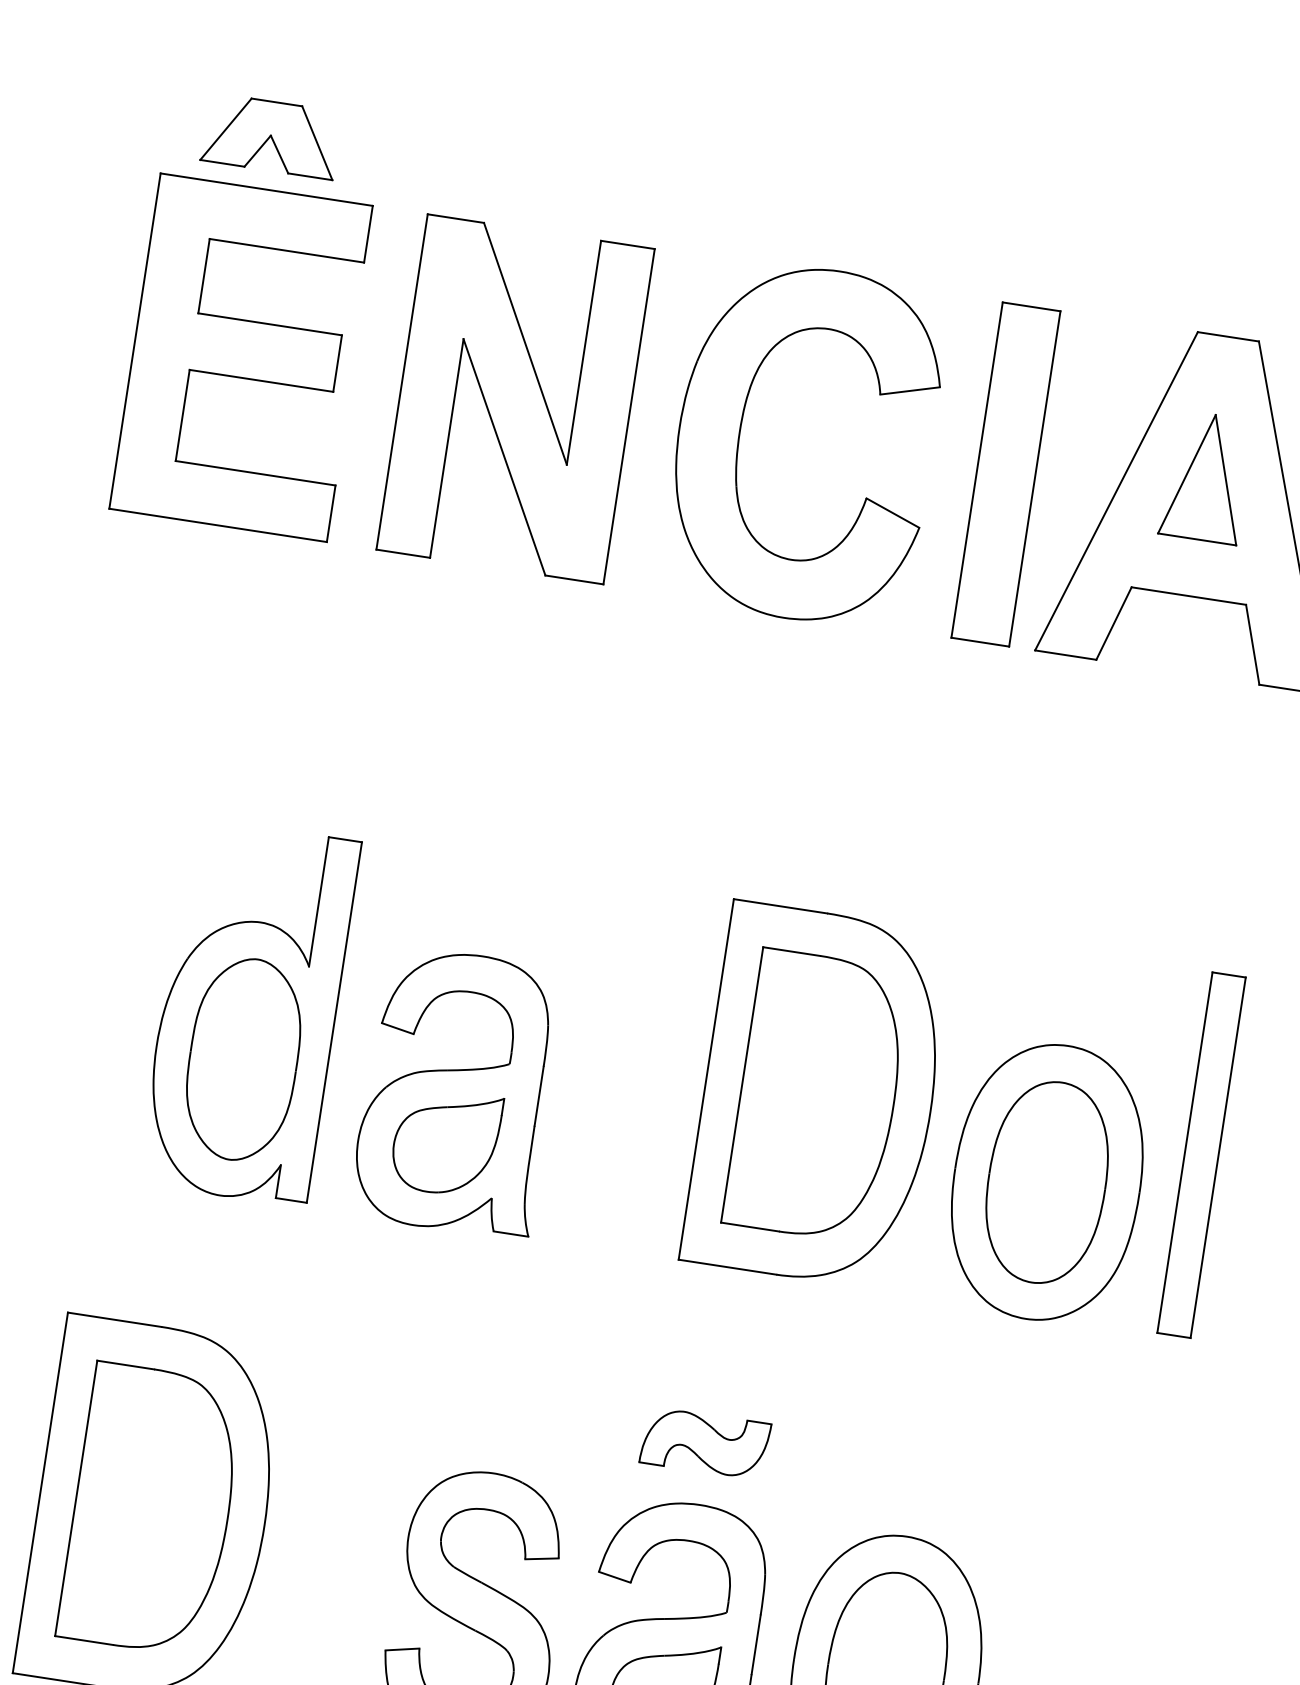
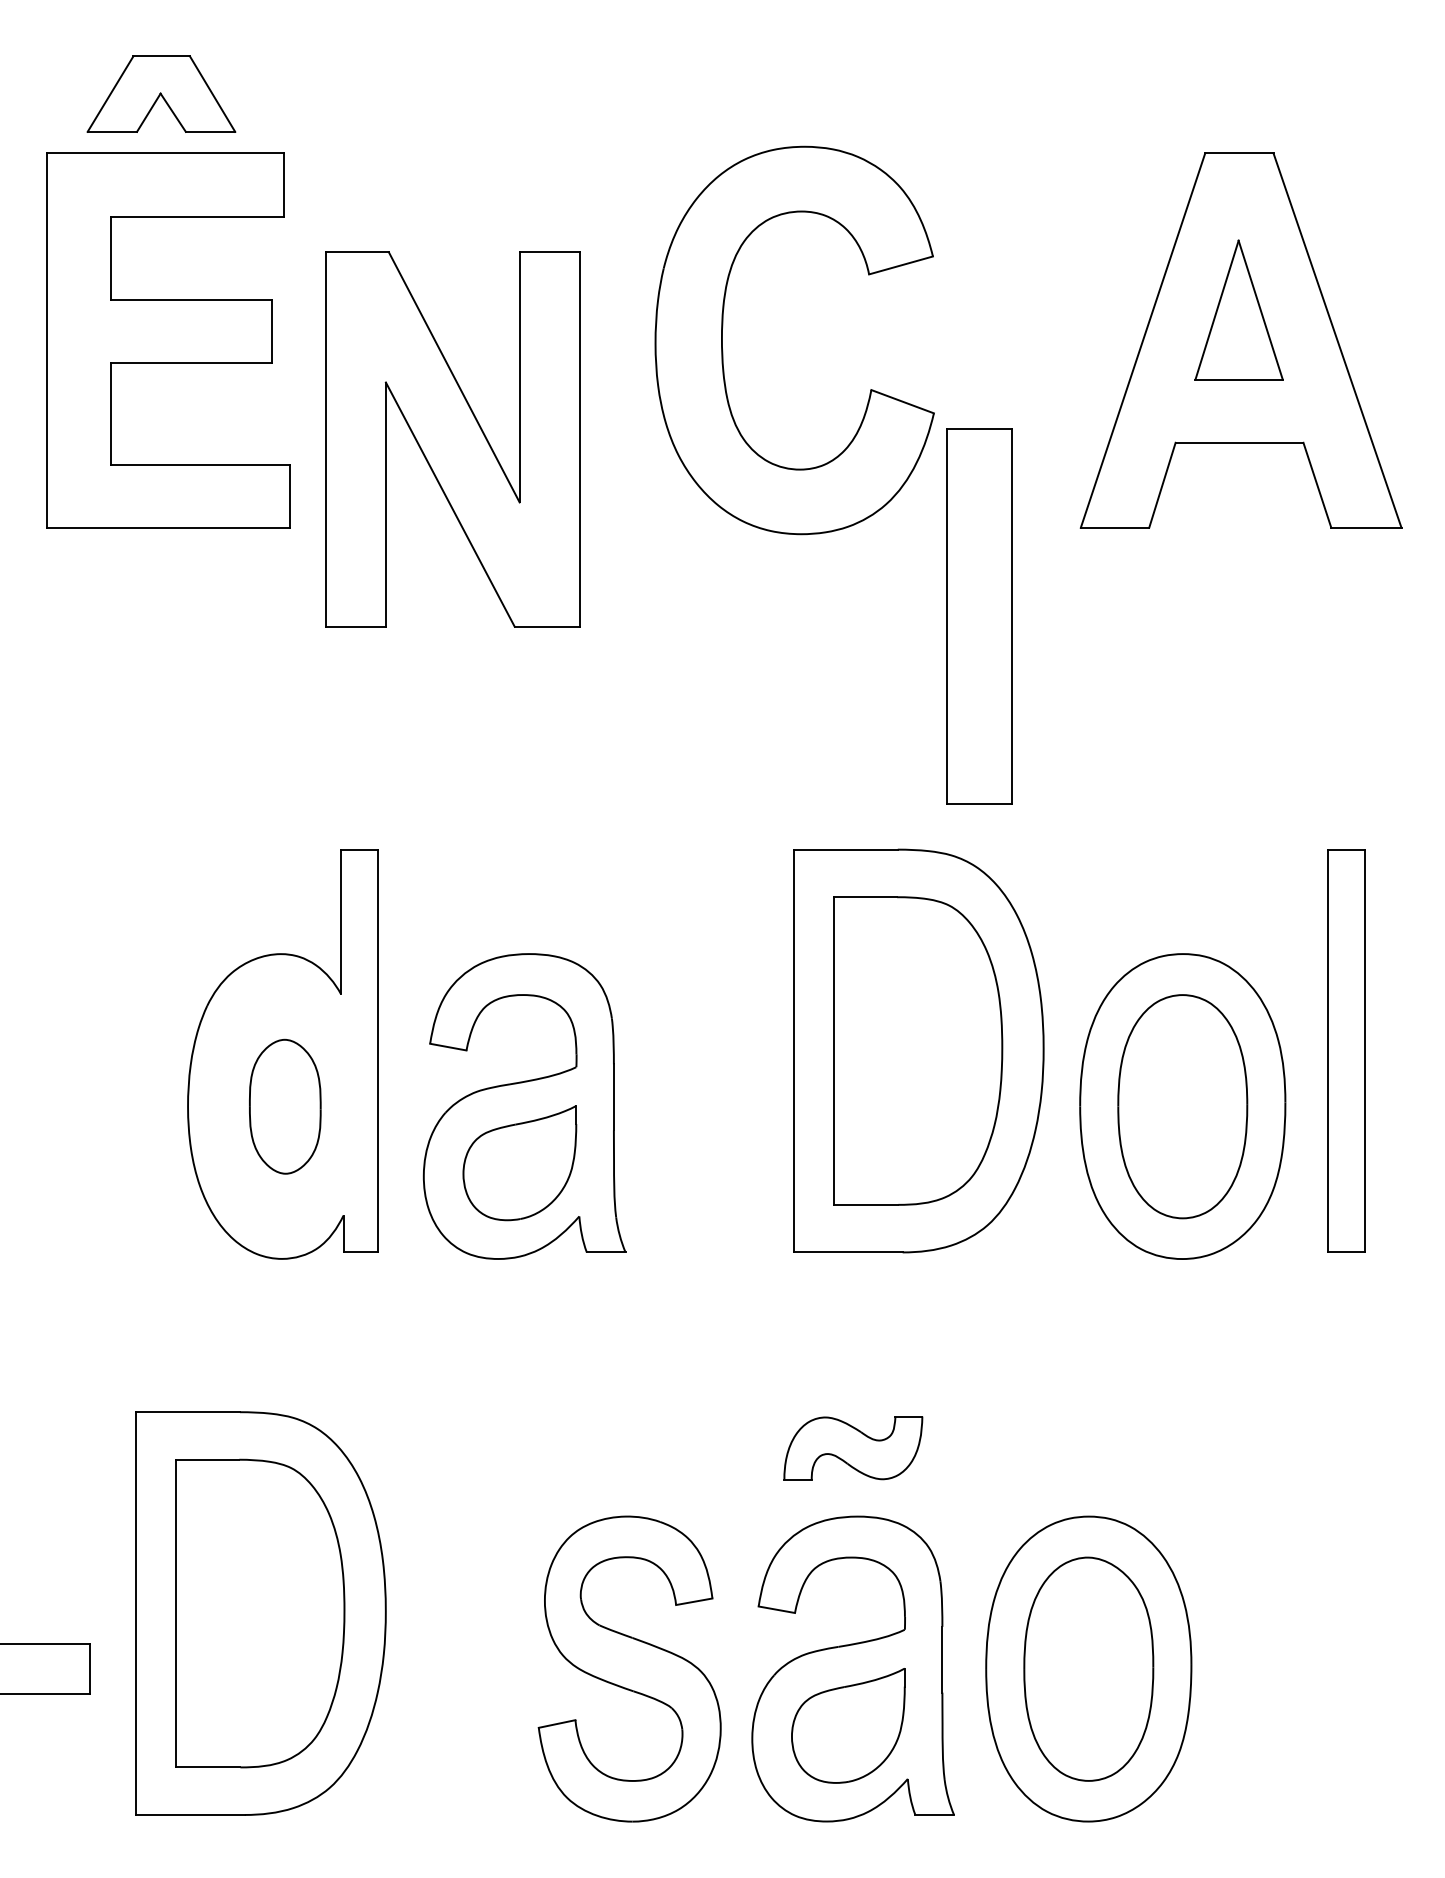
part: (515, 399) -> (452, 439), moved
part: (1005, 474) -> (979, 616), moved
part: (243, 1059) -> (285, 1106), size x0.6

